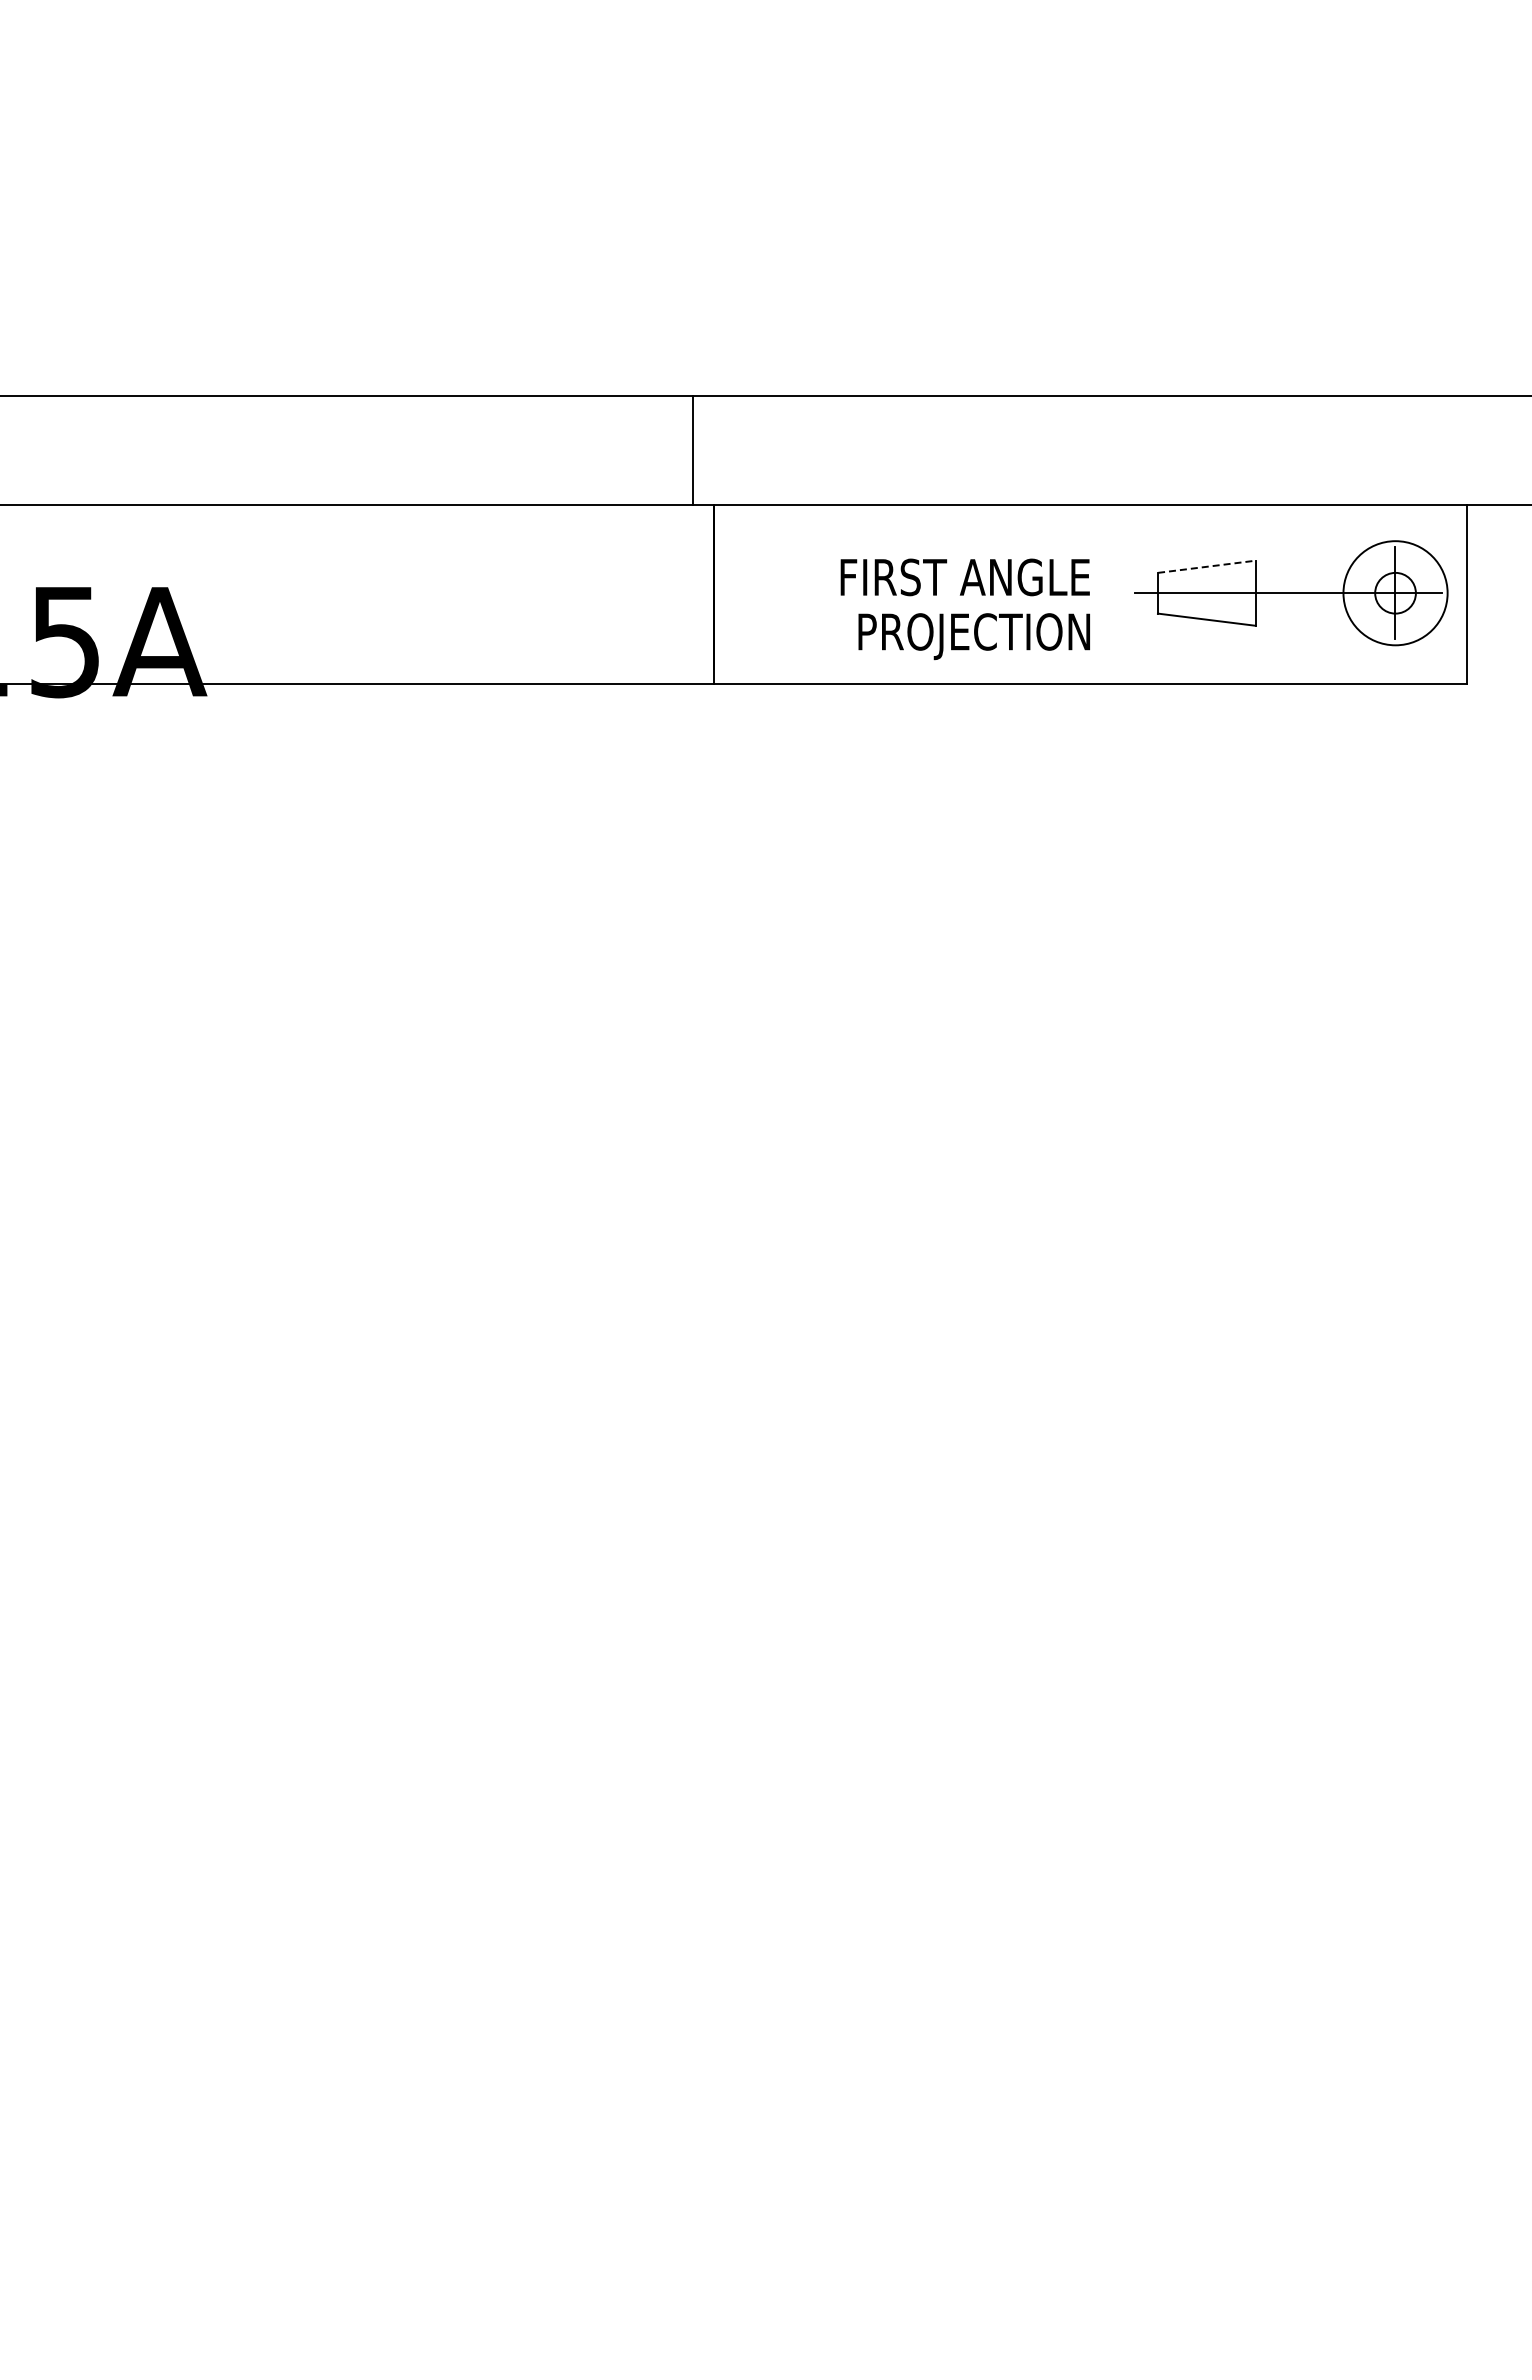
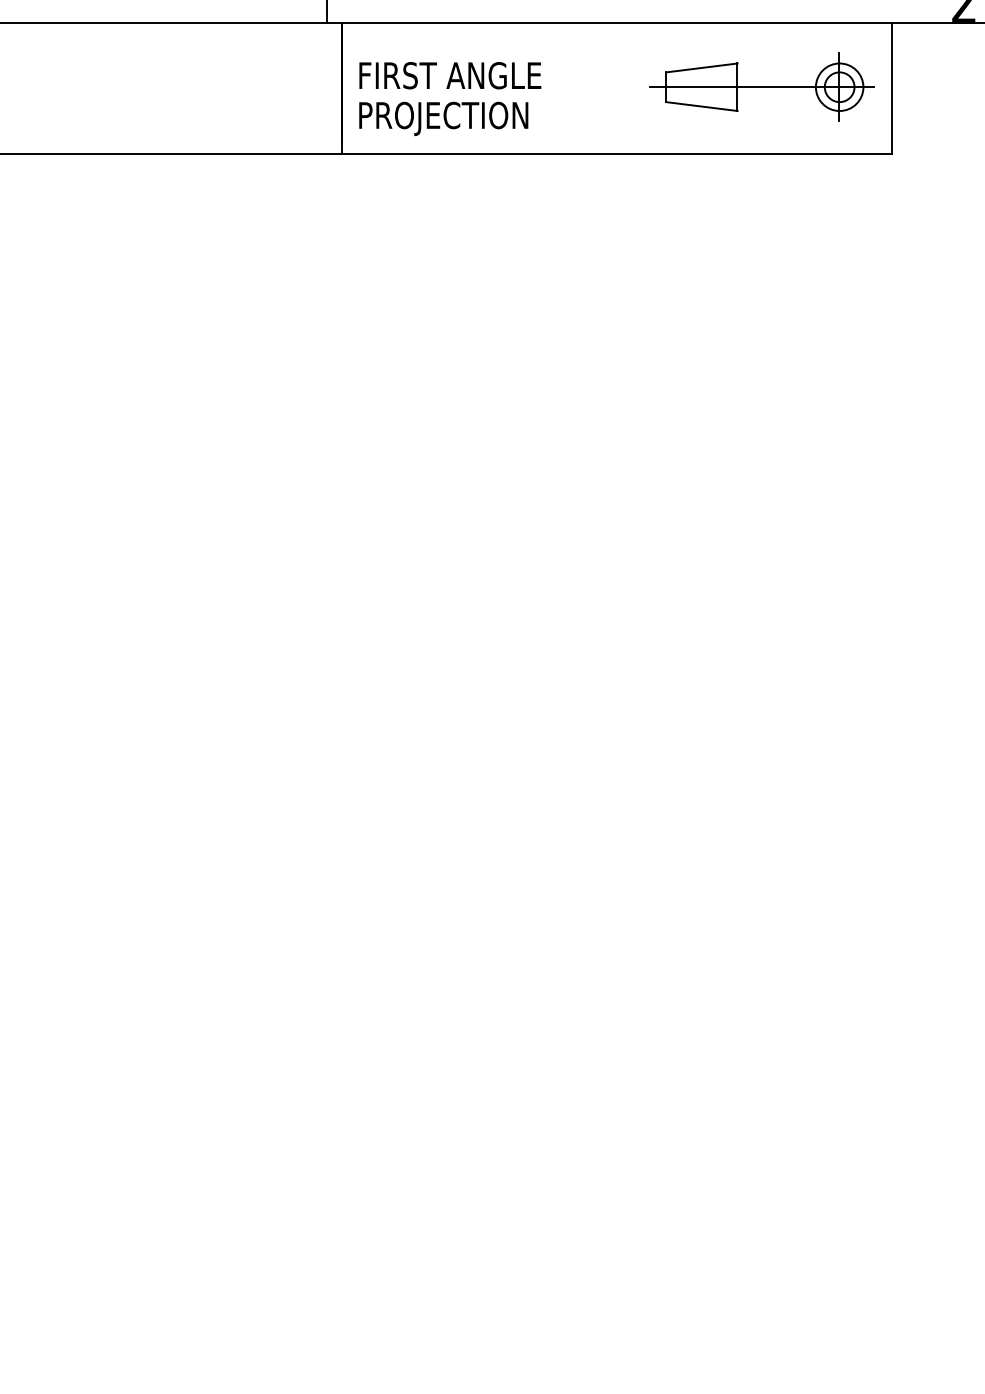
line: (1207, 566) -> (702, 67), dashed -> solid
text: (964, 577) -> (449, 75), moved
circle: (1395, 592) -> (839, 86), size x0.62
text: (973, 636) -> (443, 118), moved

